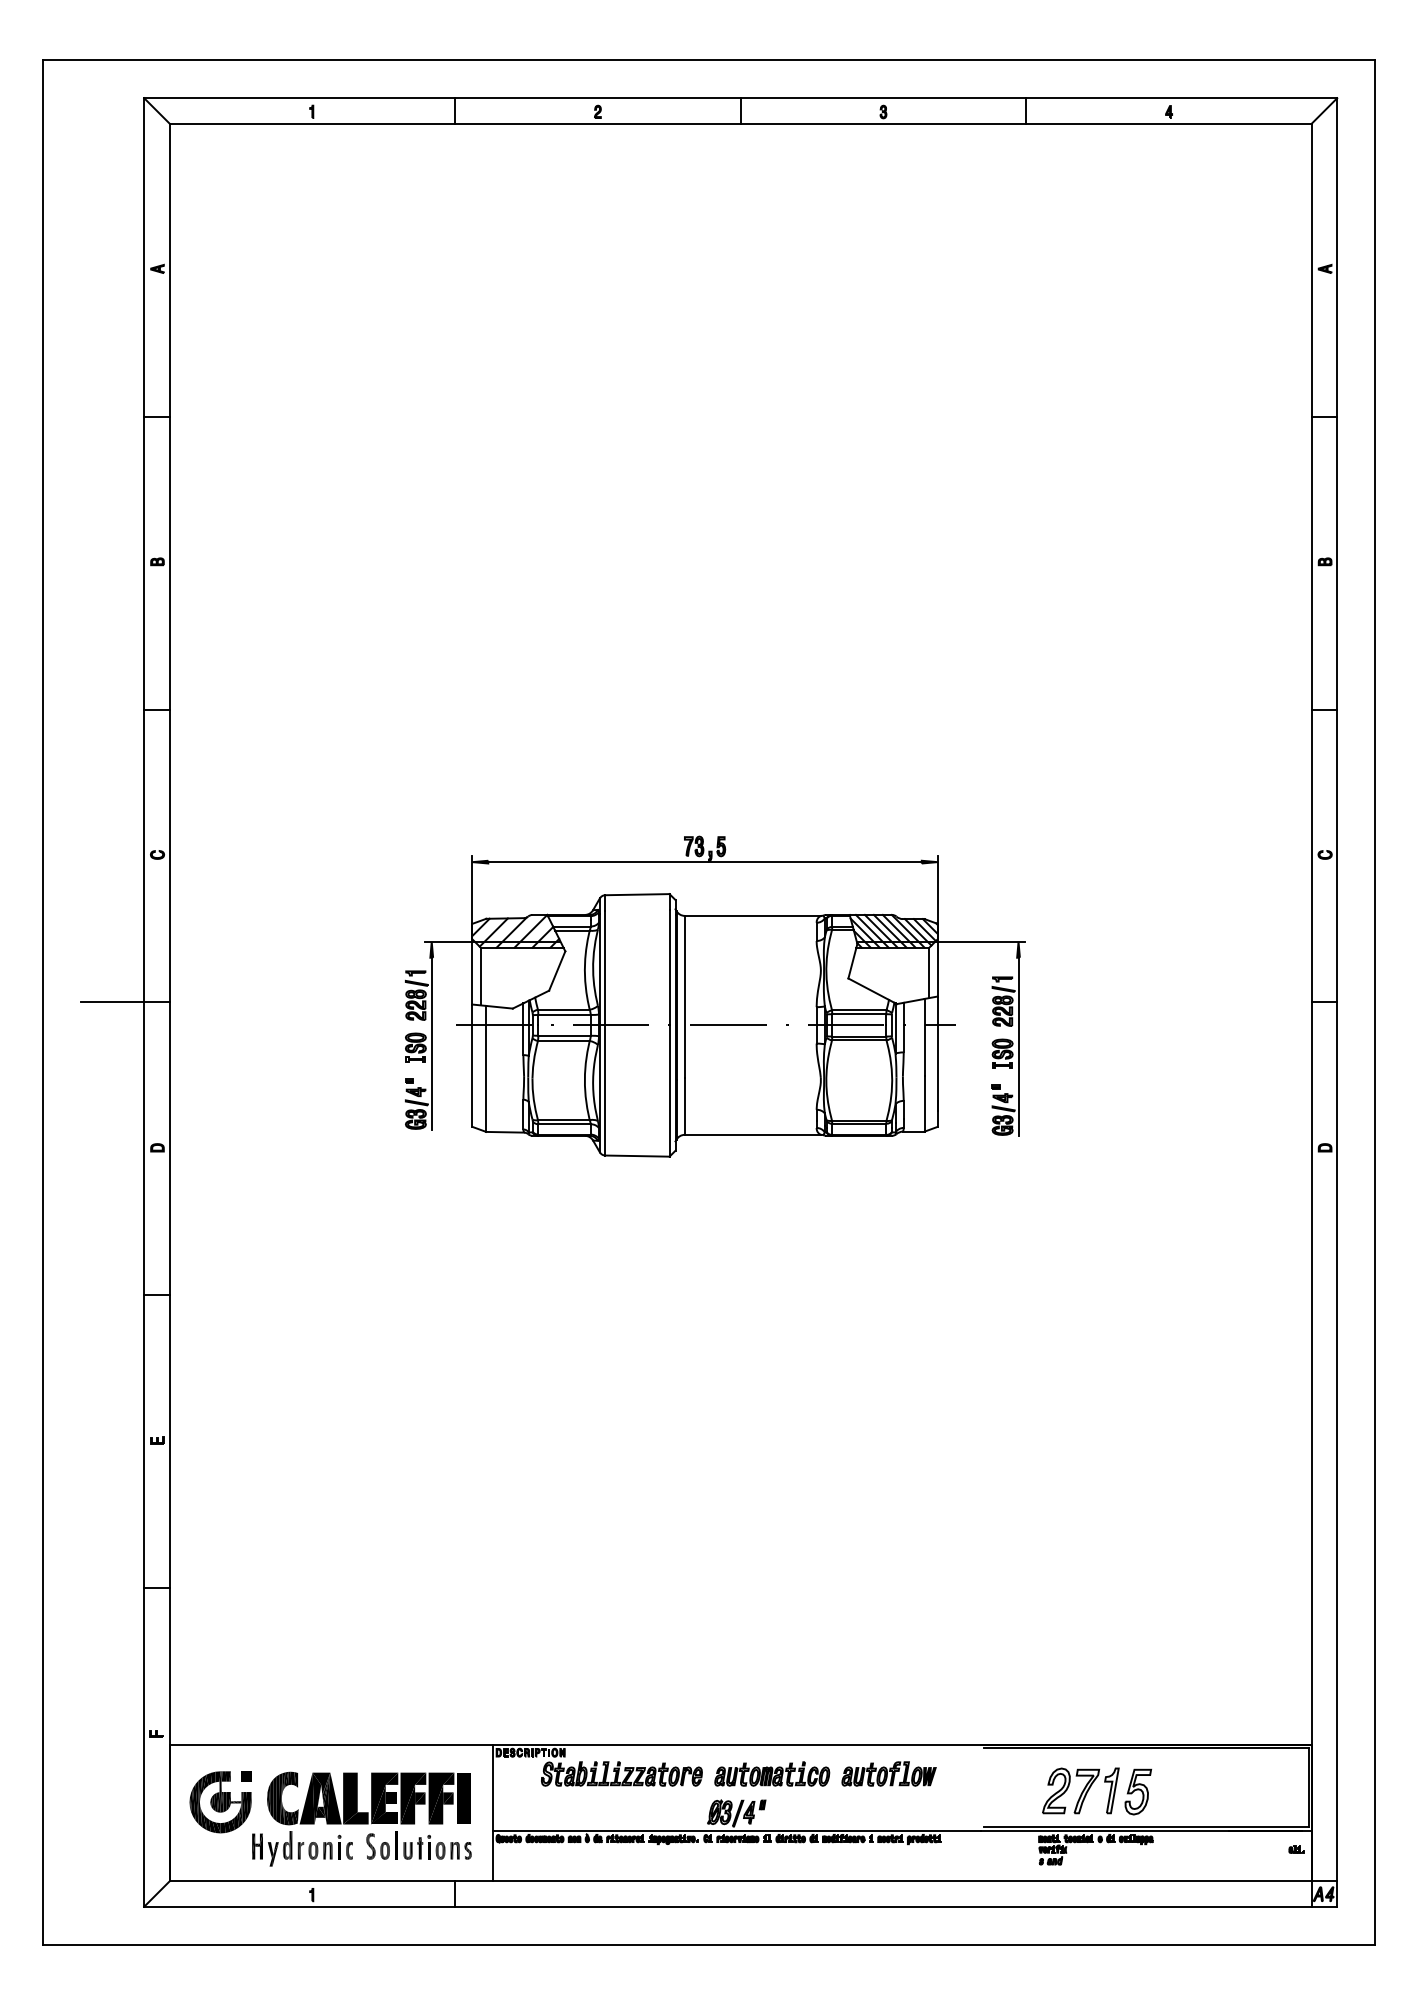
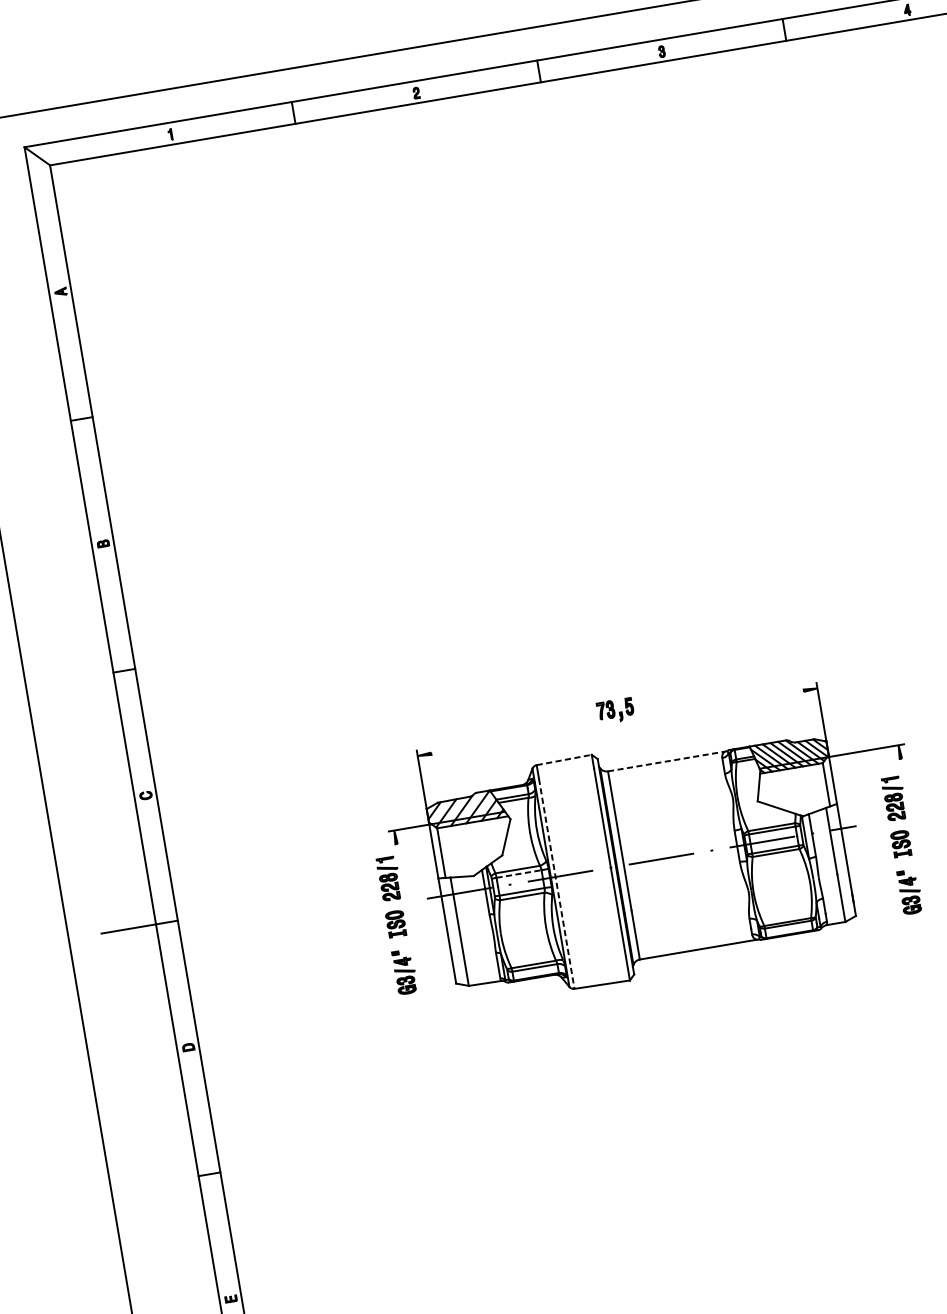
line: (704, 862) -> (617, 722), removed
line: (637, 894) -> (564, 759), solid -> dashed
line: (753, 915) -> (667, 761), solid -> dashed
line: (565, 1014) -> (519, 873), solid -> dashed
line: (605, 1033) -> (556, 883), solid -> dashed
line: (431, 1043) -> (408, 917), removed
line: (1018, 1046) -> (913, 835), removed

